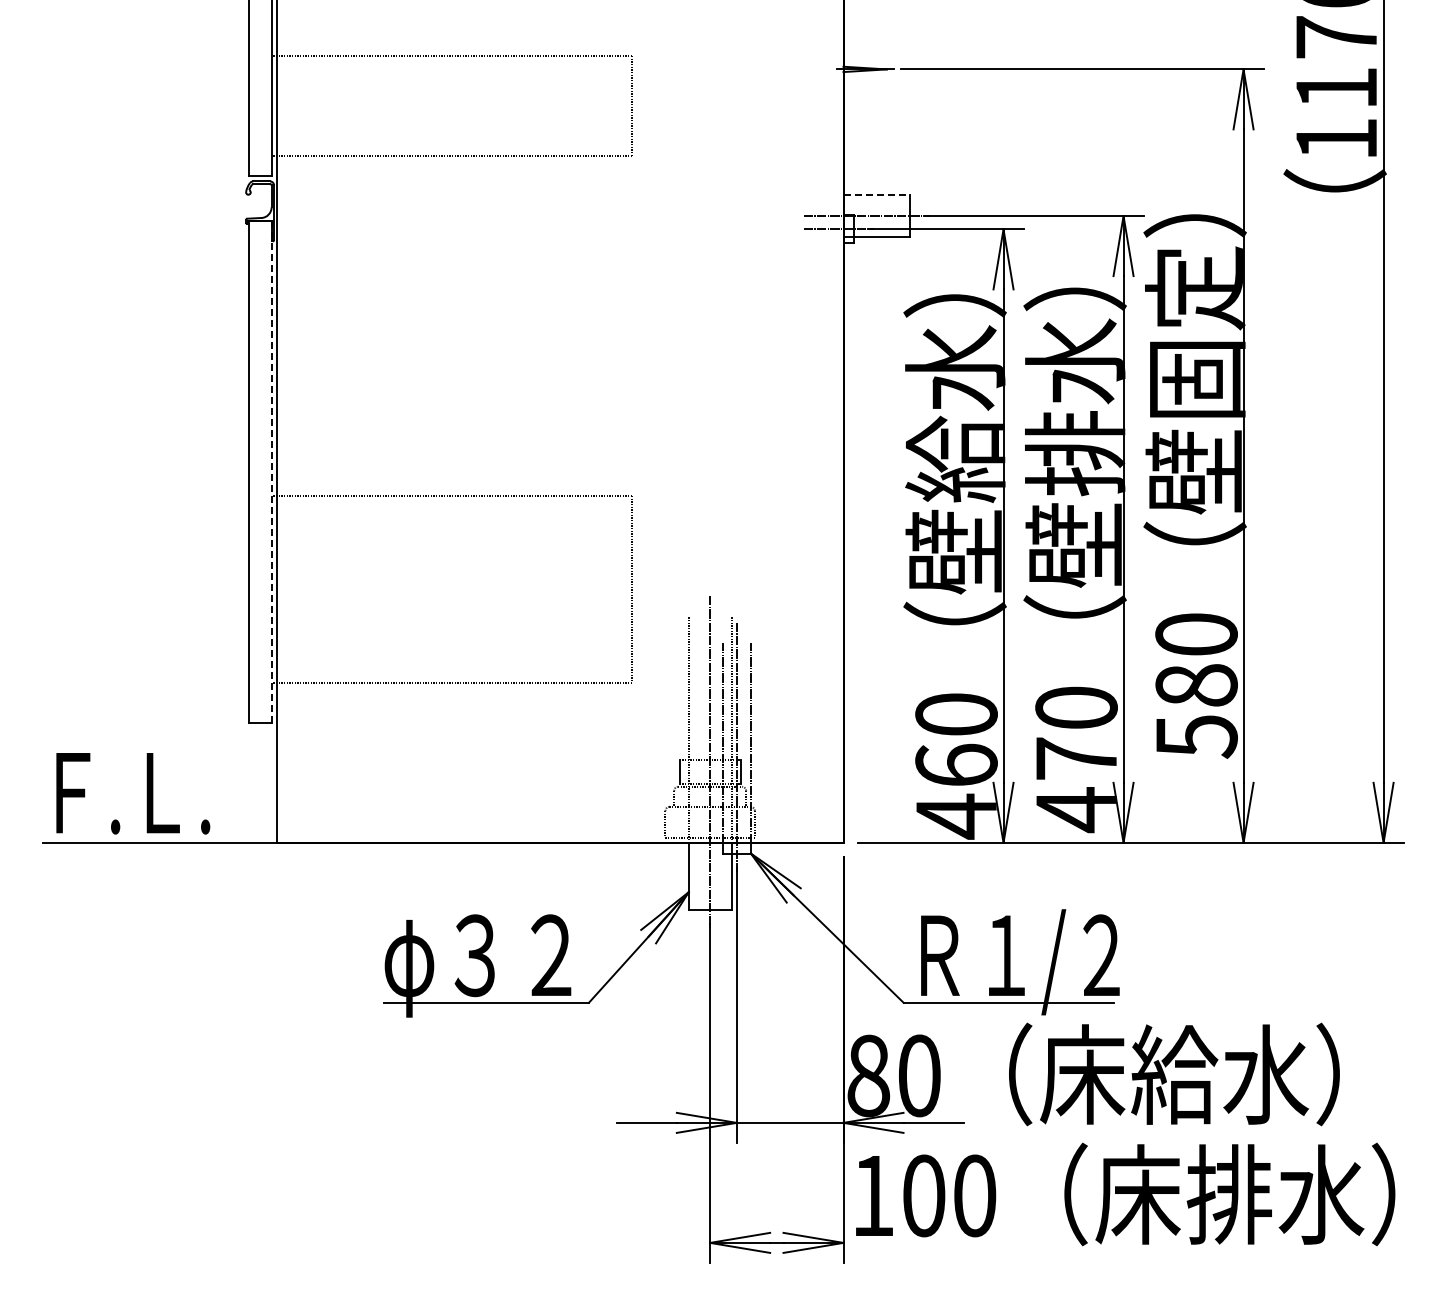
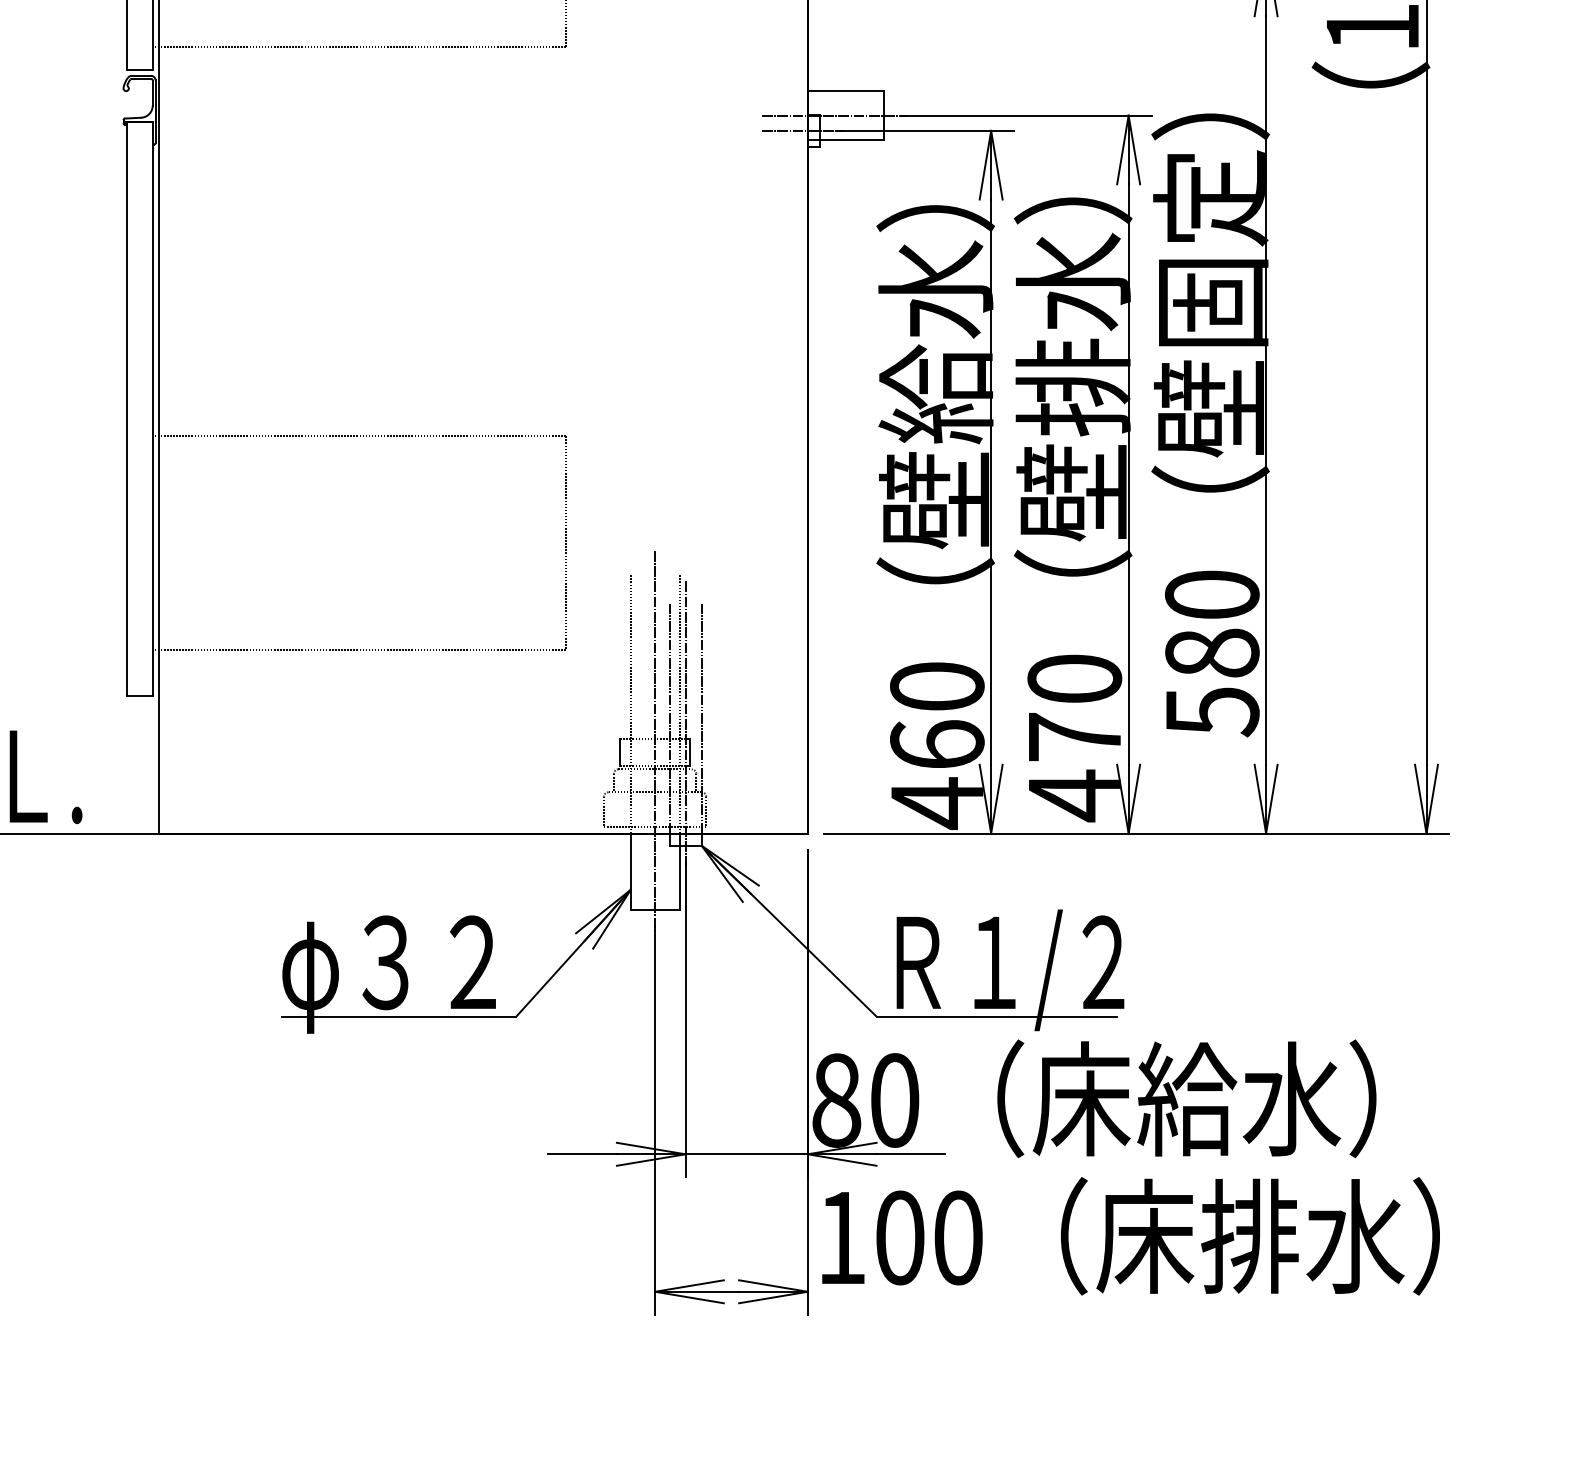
line: (877, 194) -> (846, 90), dashed -> solid
line: (272, 472) -> (153, 409), dashed -> solid

